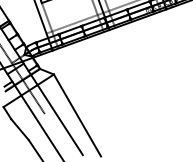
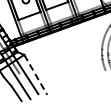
line: (79, 116) -> (36, 75), solid -> dashed

